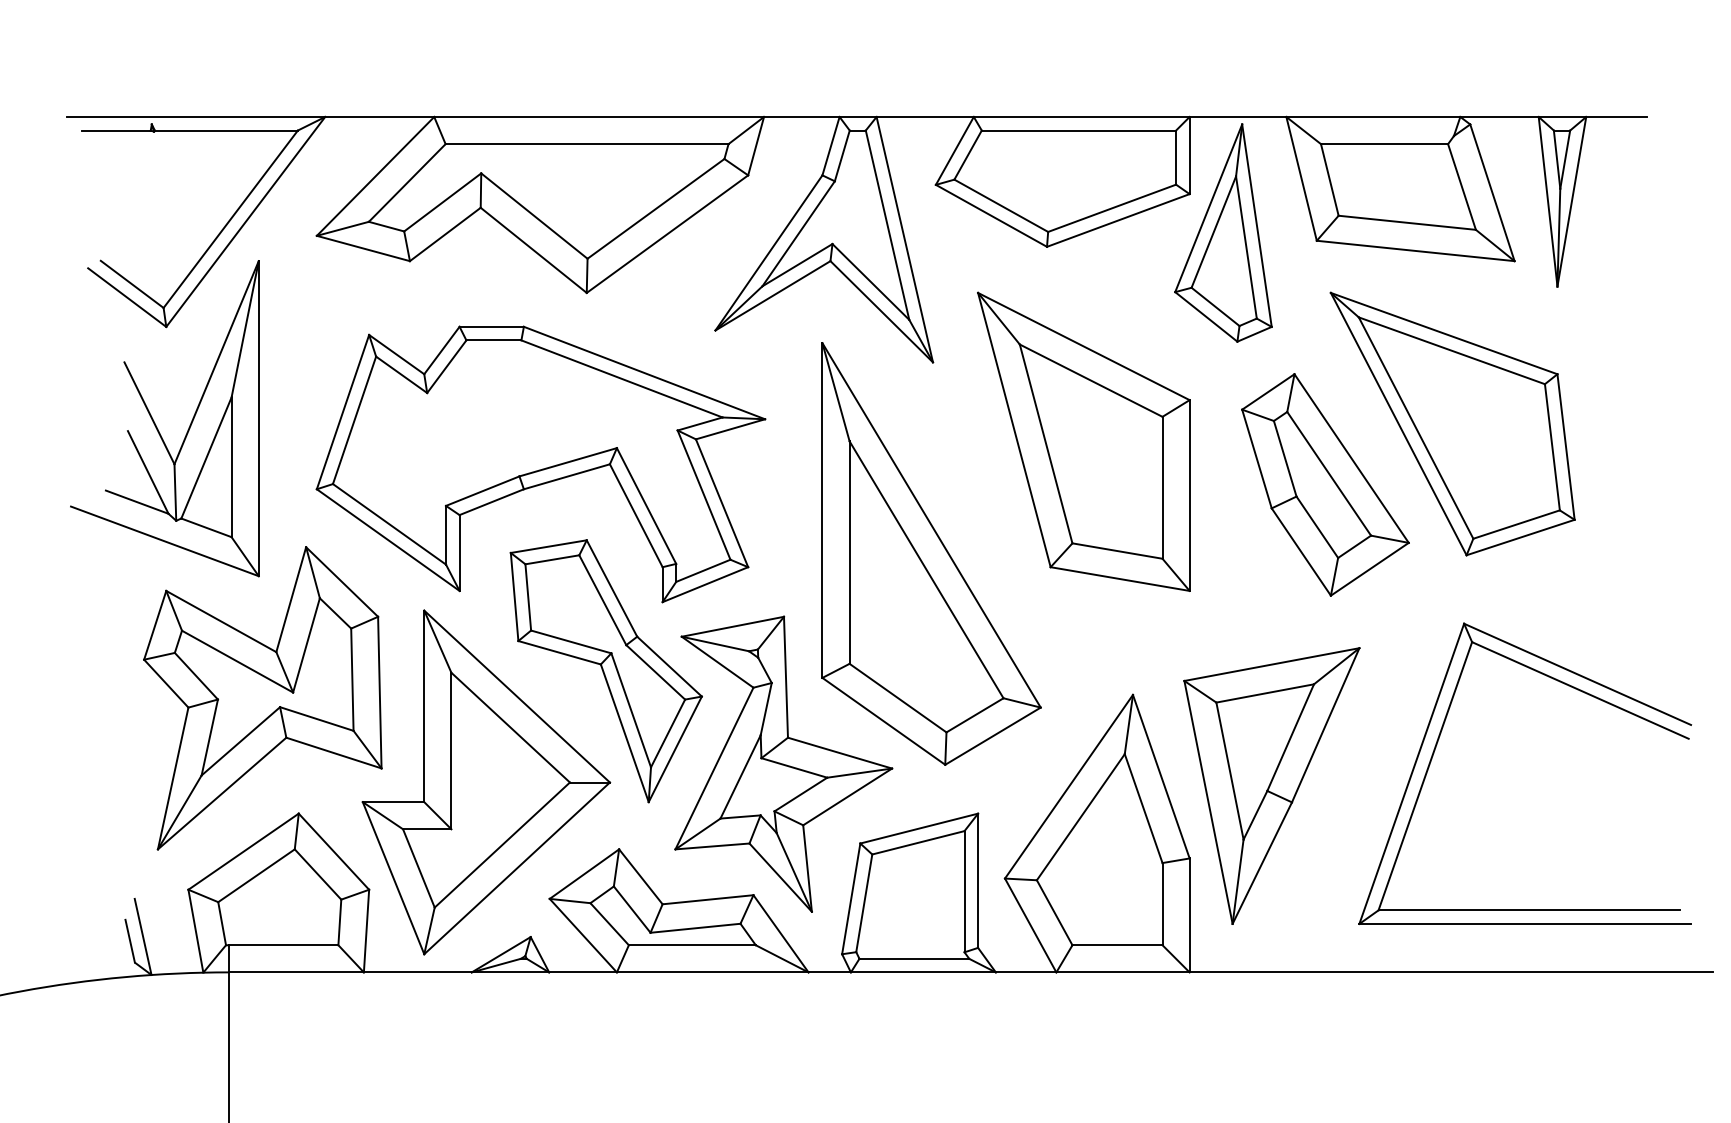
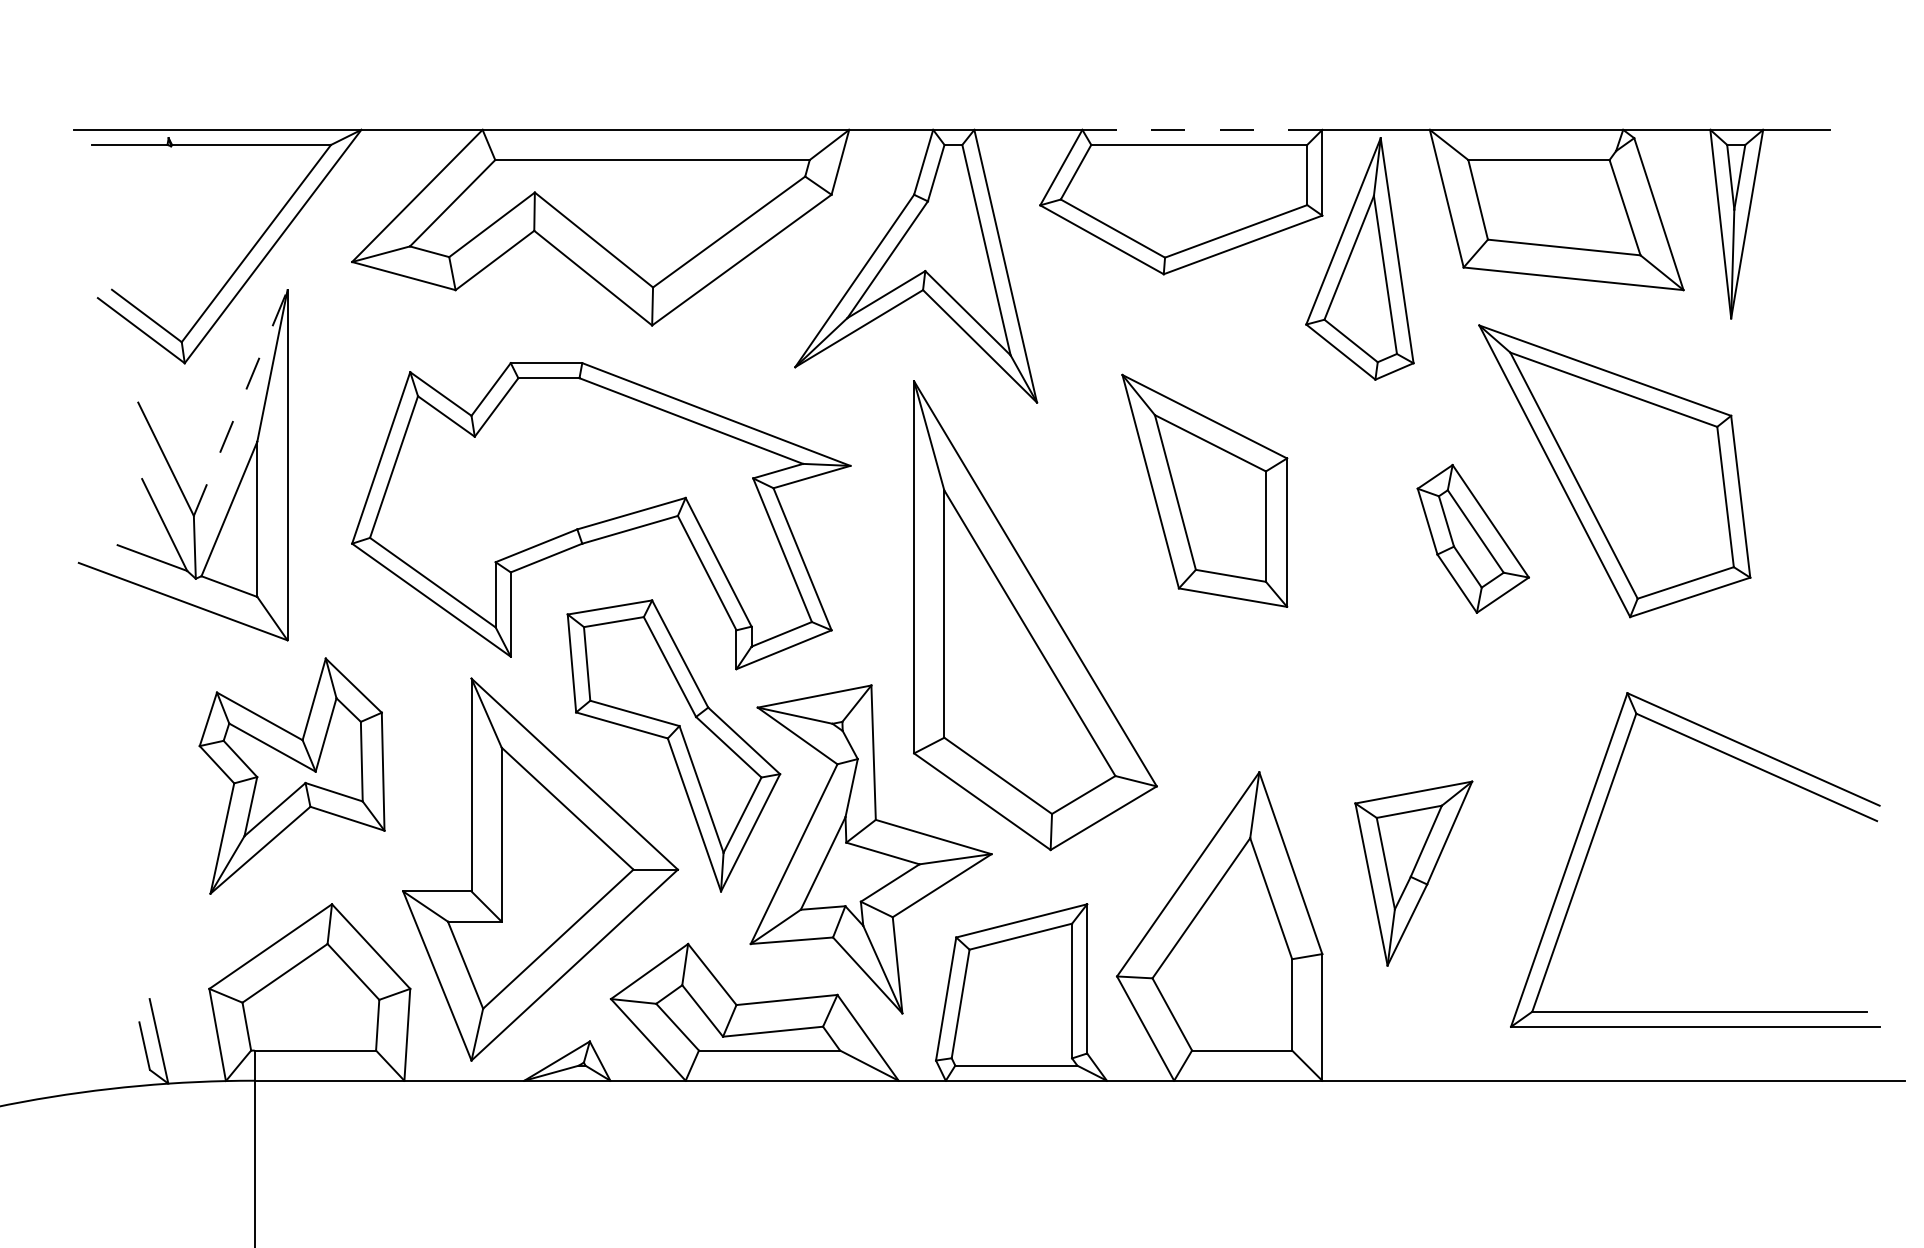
line: (1081, 116) -> (1202, 129), solid -> dashed
line: (216, 362) -> (240, 402), solid -> dashed
part: (1083, 441) -> (1204, 490), size x0.7
part: (1325, 484) -> (1473, 538), size x0.6
part: (262, 698) -> (291, 776), size x0.7
part: (1271, 785) -> (1413, 872), size x0.6

